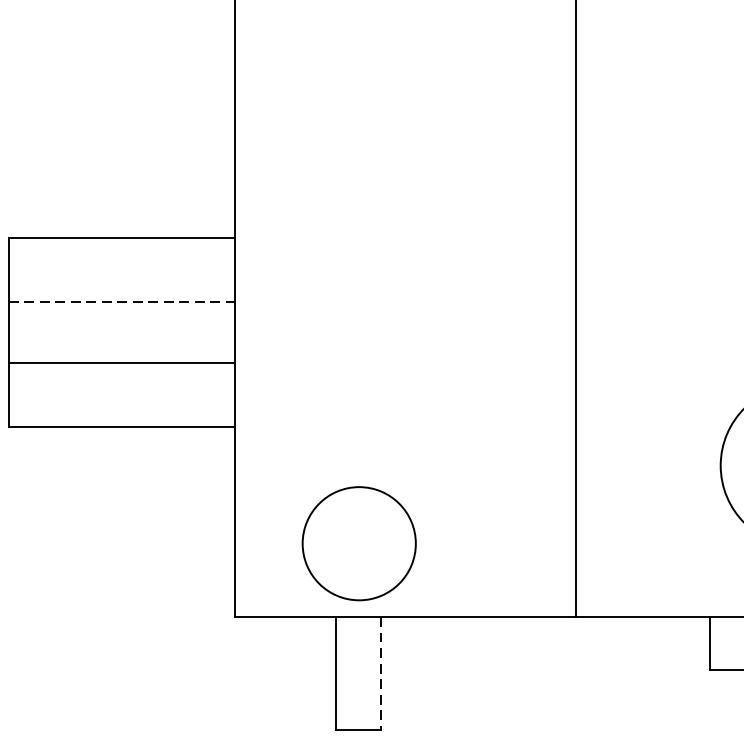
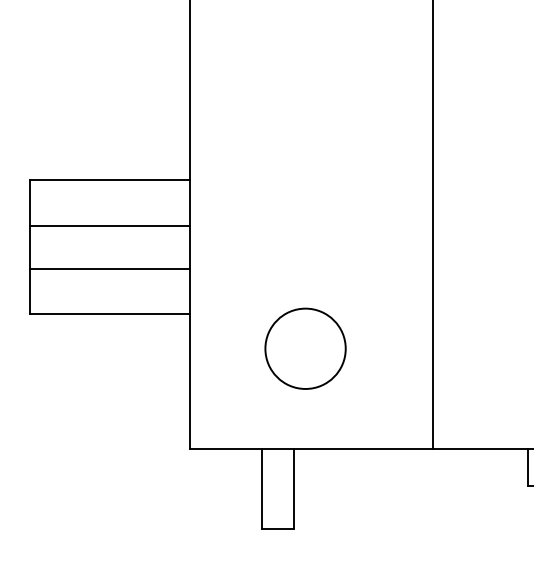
line: (122, 302) -> (110, 225), dashed -> solid
circle: (359, 543) -> (305, 348), moved
line: (381, 674) -> (294, 489), dashed -> solid

